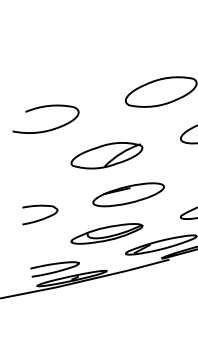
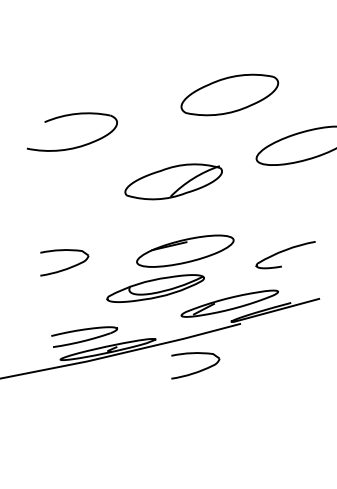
part: (106, 155) -> (173, 181), moved
part: (128, 194) -> (185, 250), moved
part: (136, 290) -> (195, 365), added

